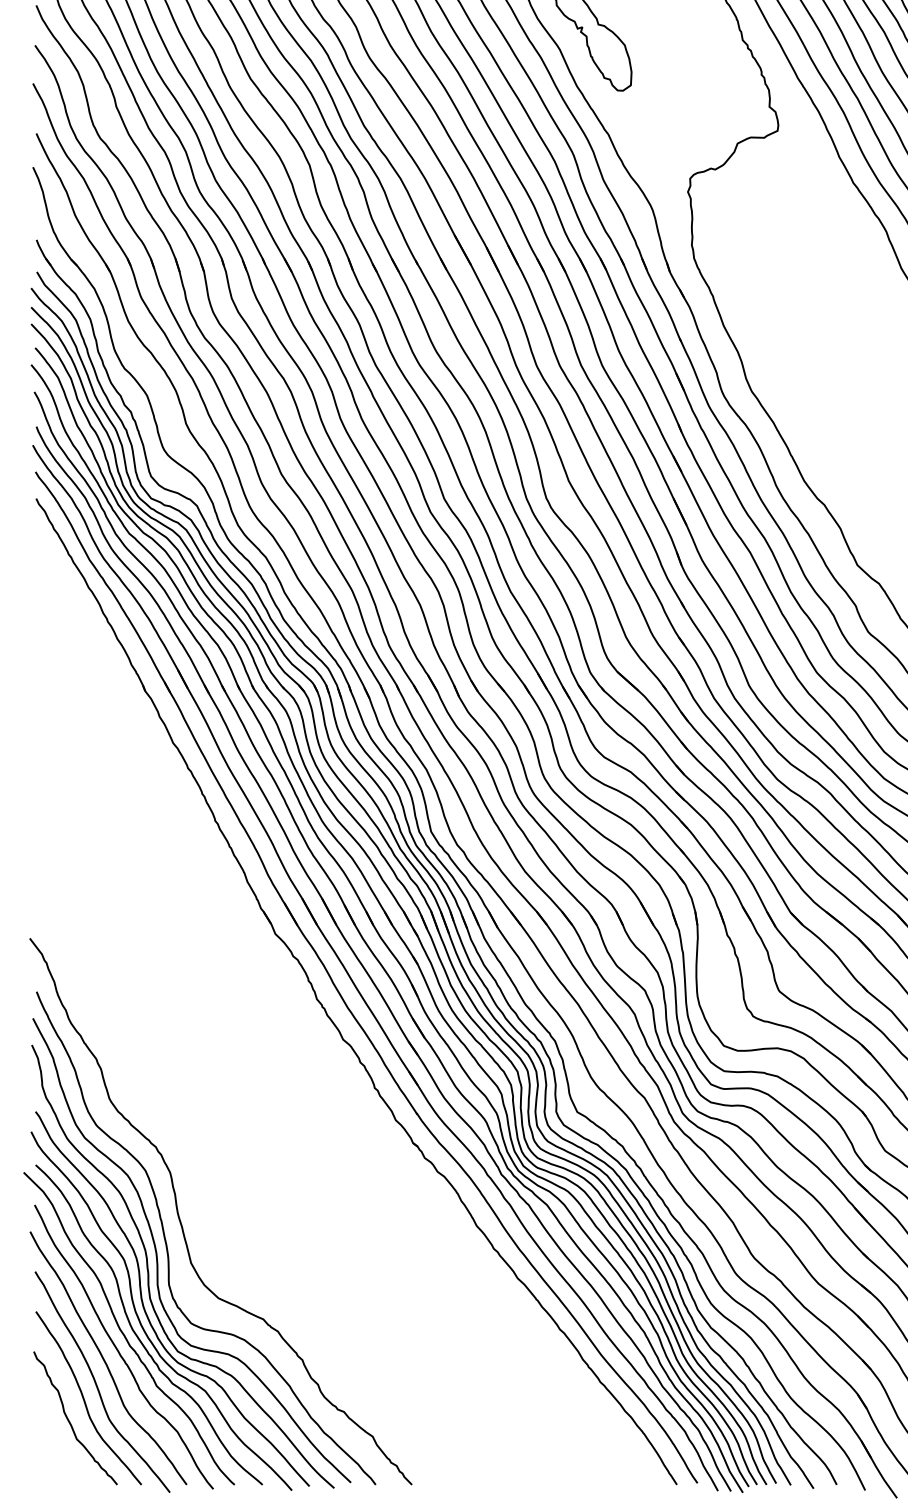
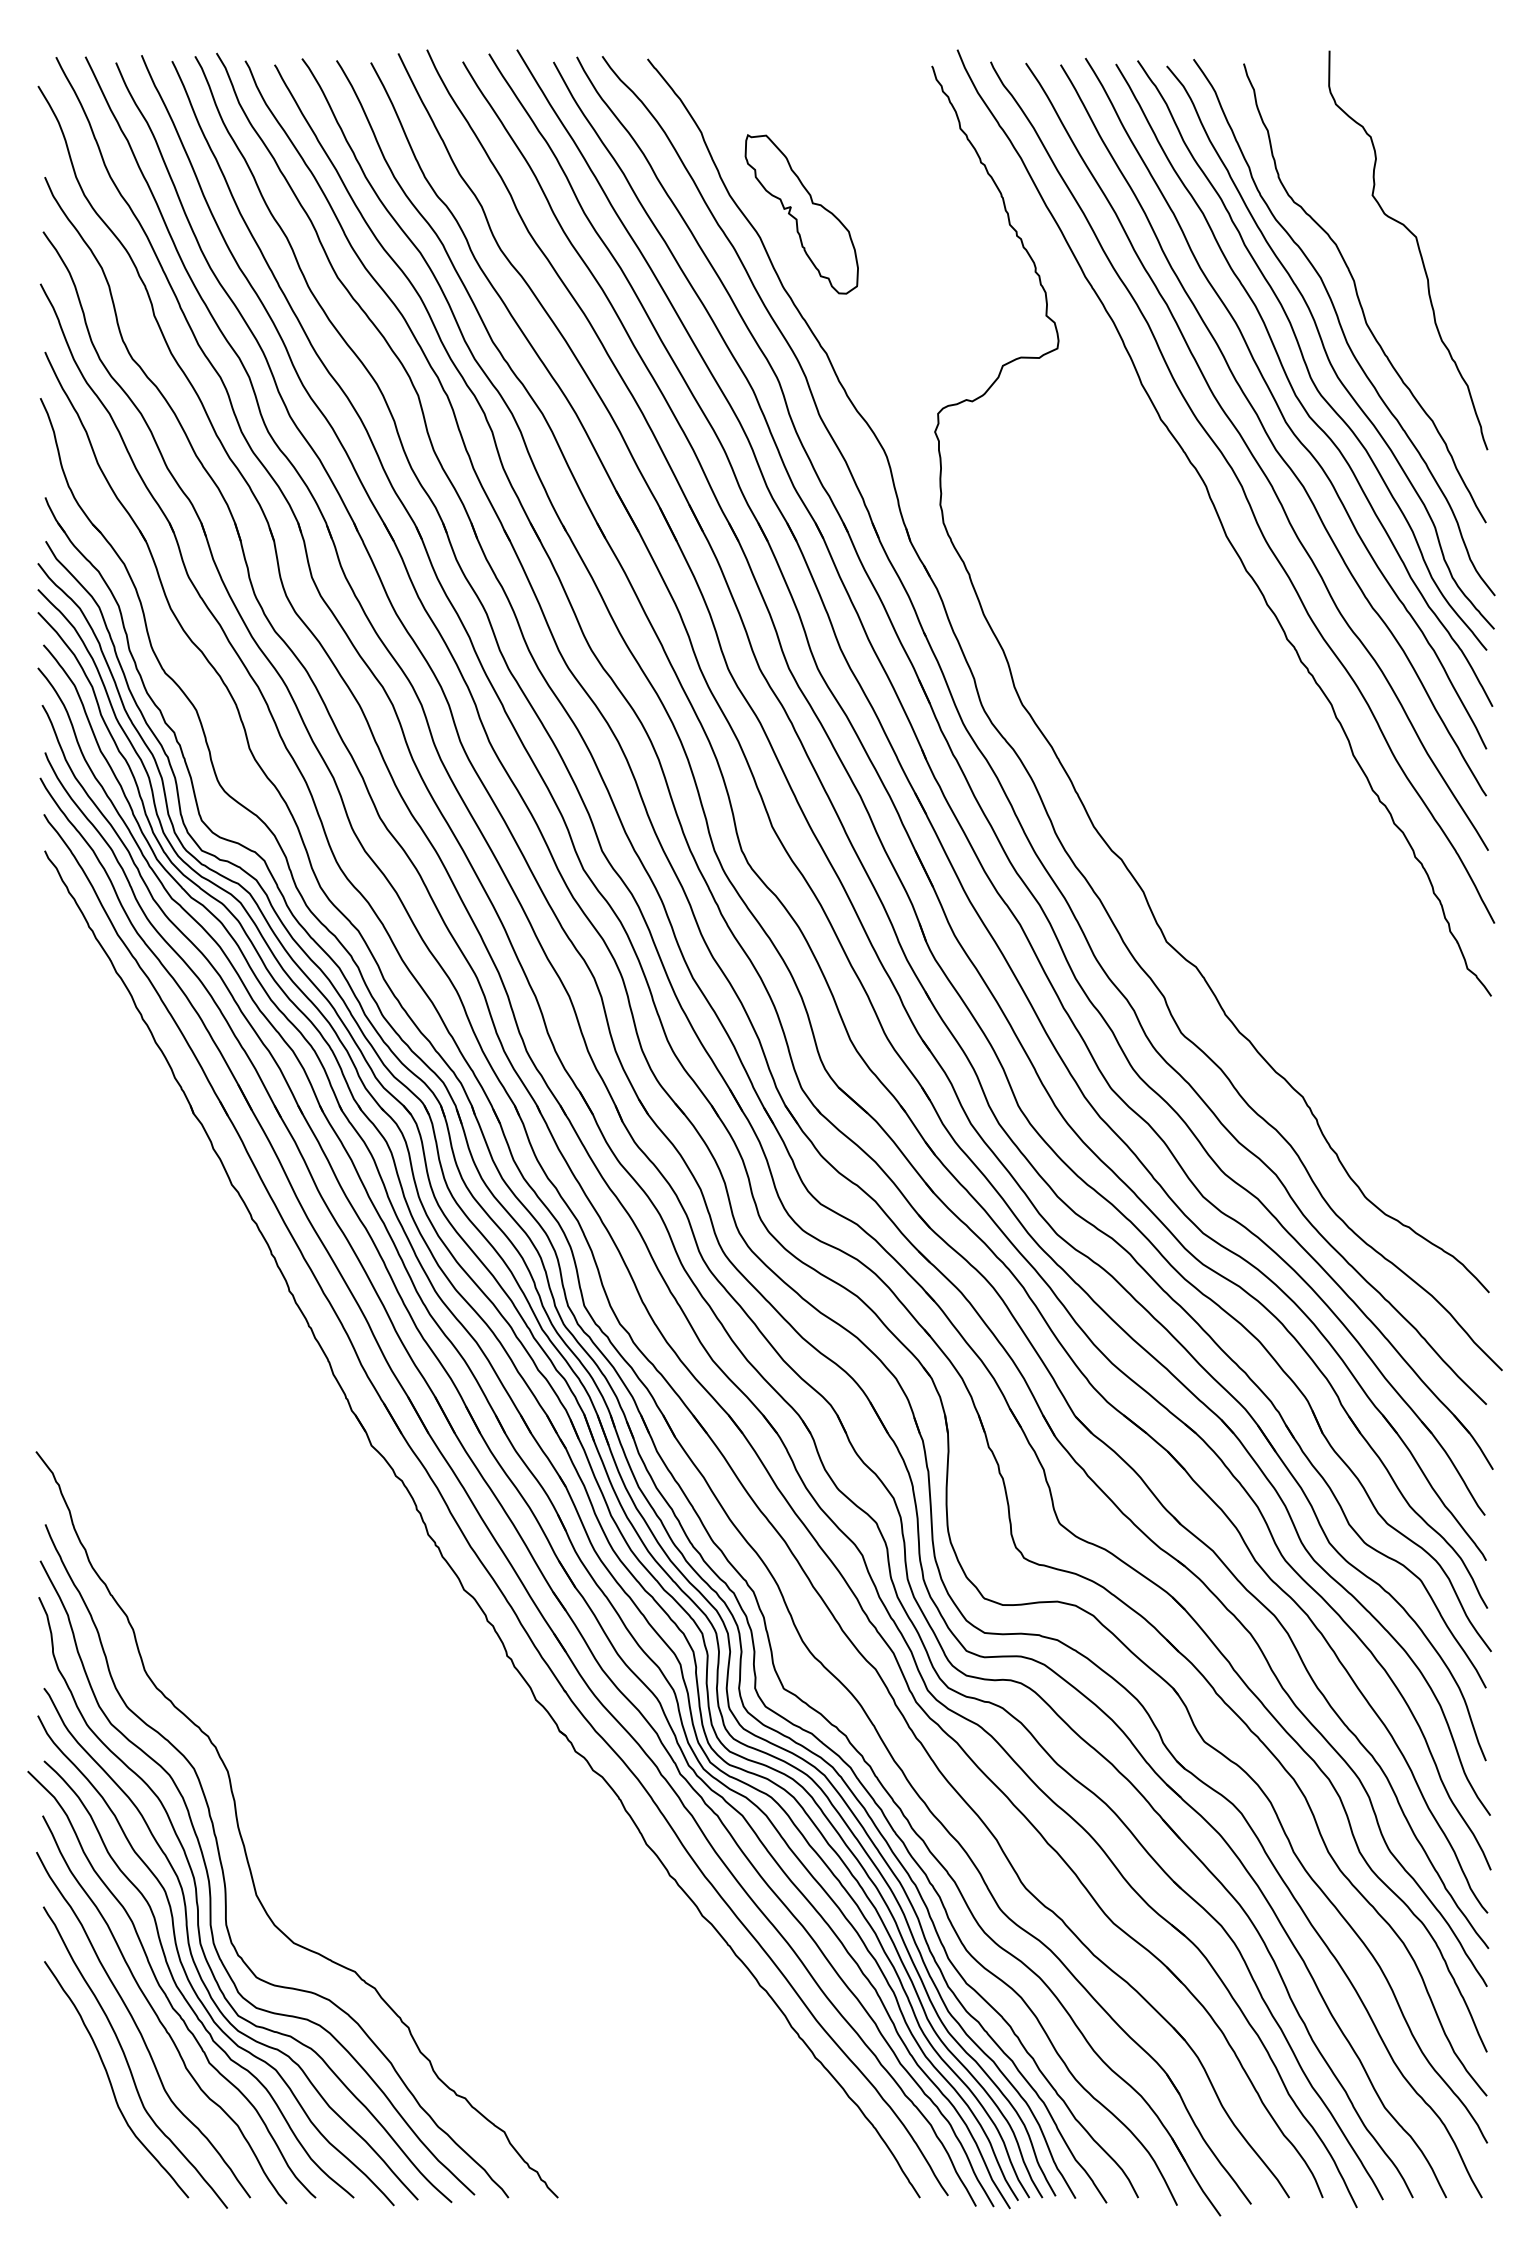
curve: (69, 1420) -> (90, 2110), removed

